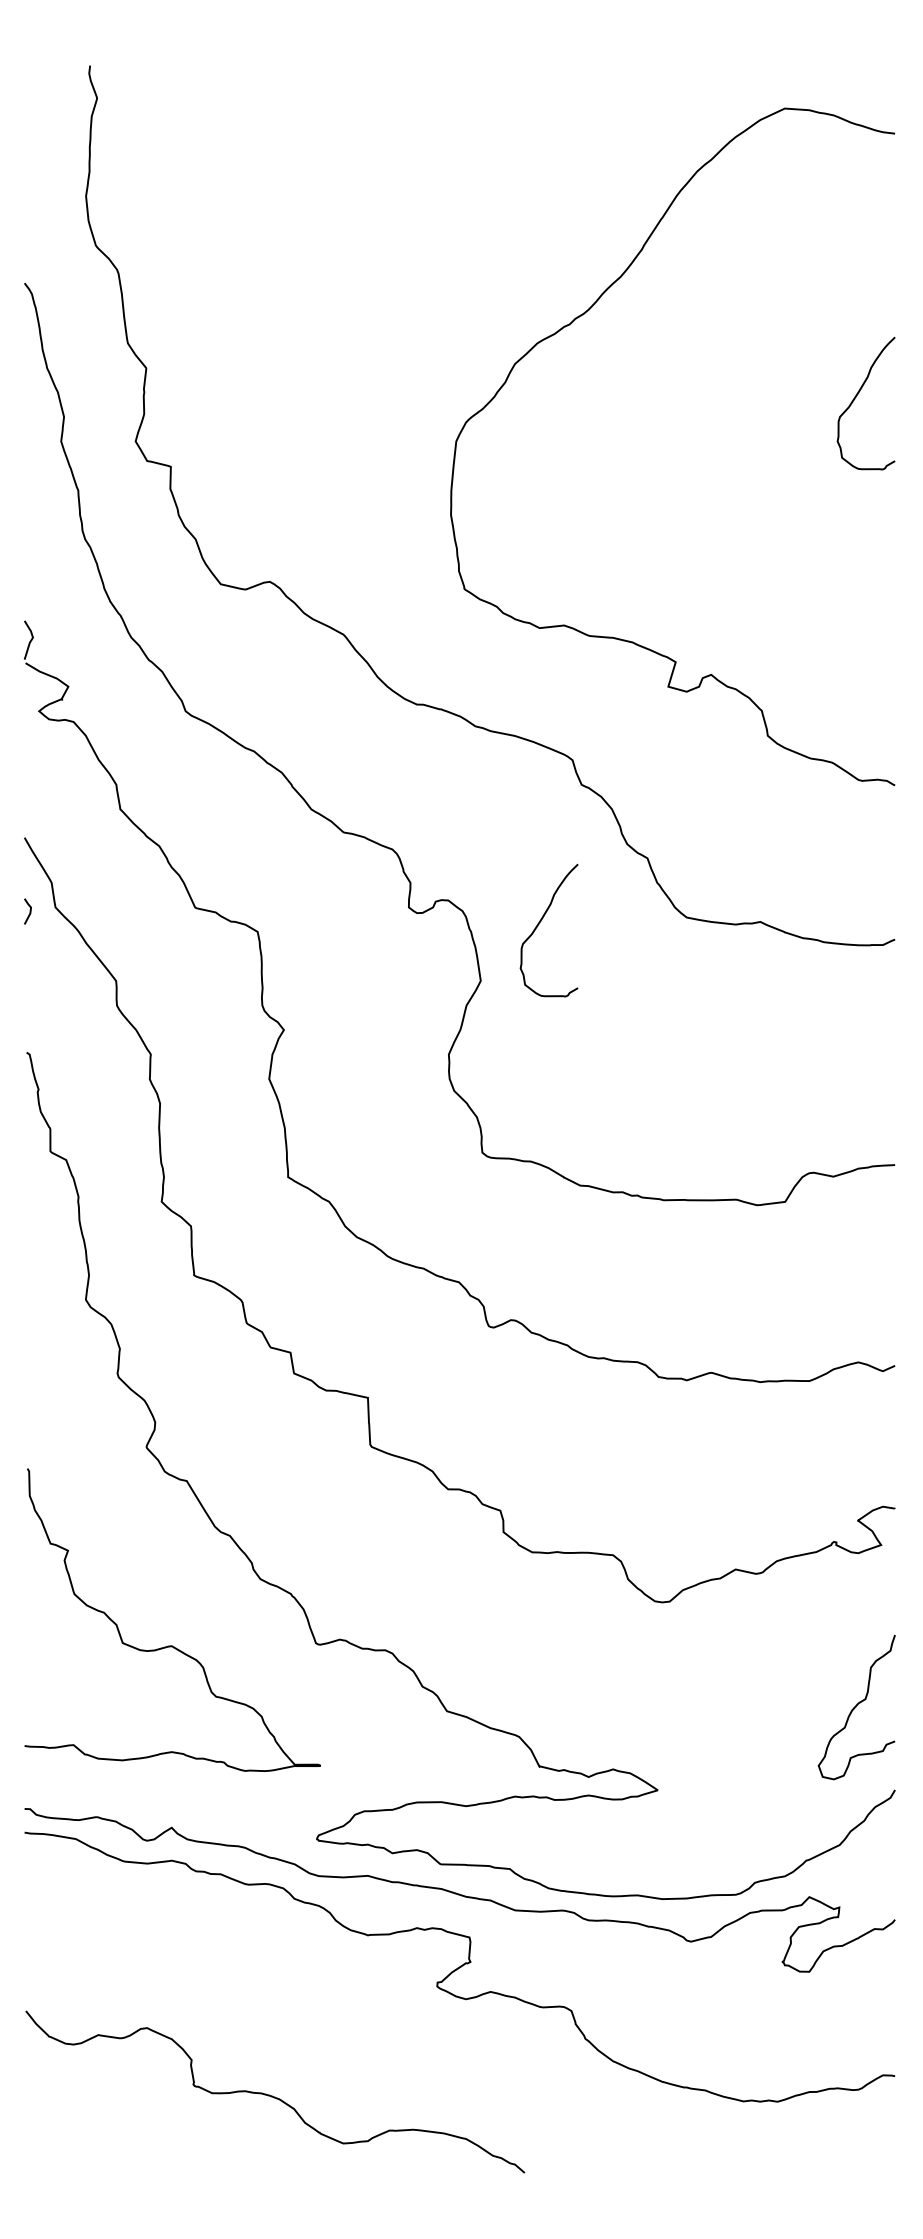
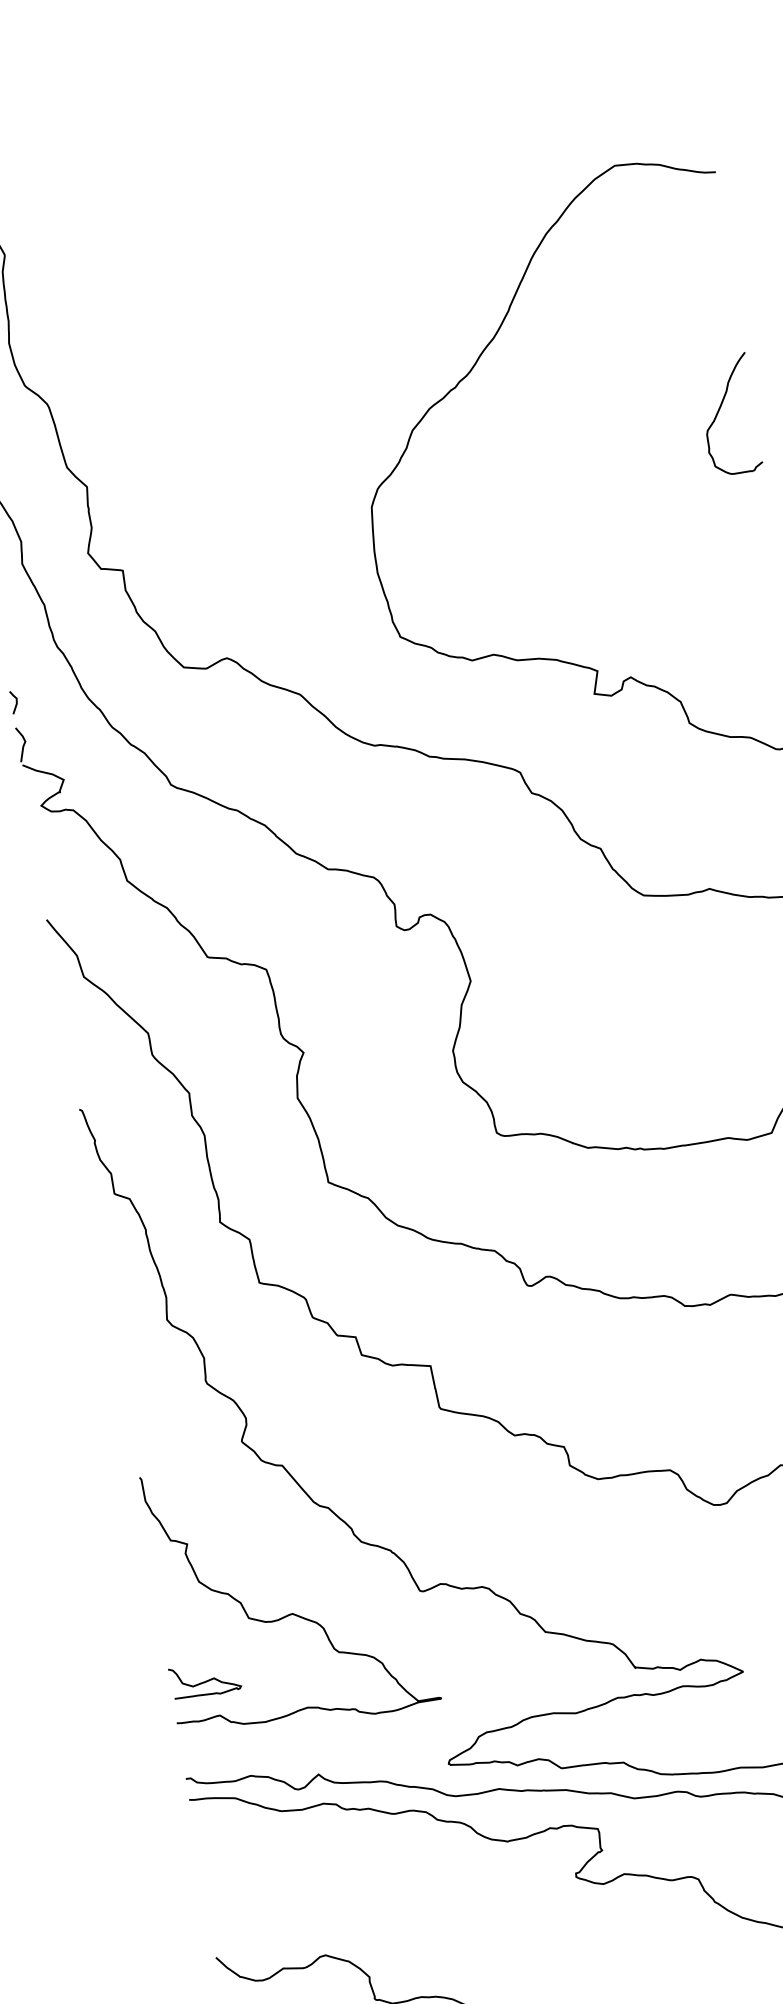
line: (29, 911) -> (15, 702), moved
part: (538, 926) -> (513, 924), removed
curve: (63, 1704) -> (205, 1681), added

